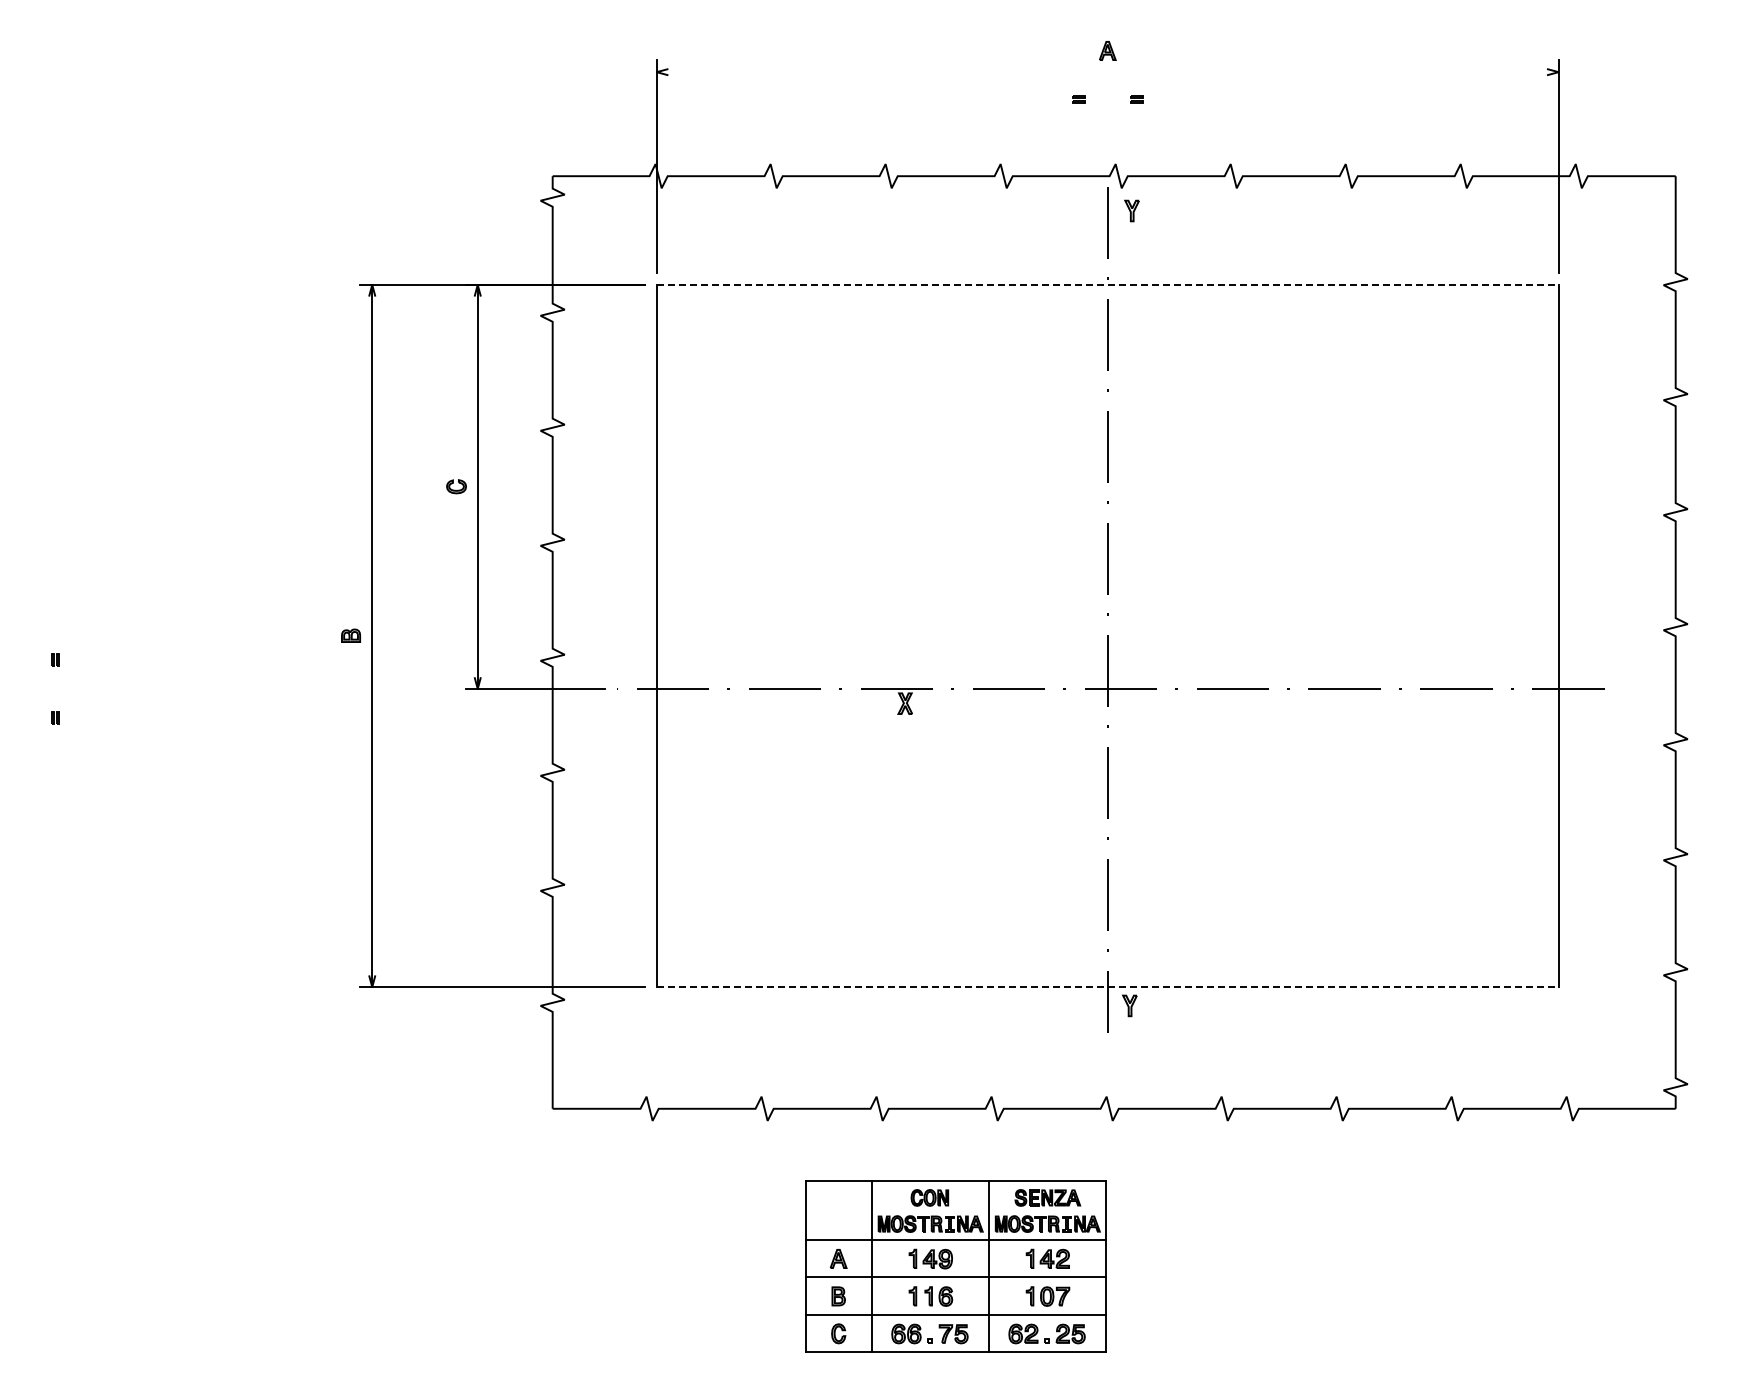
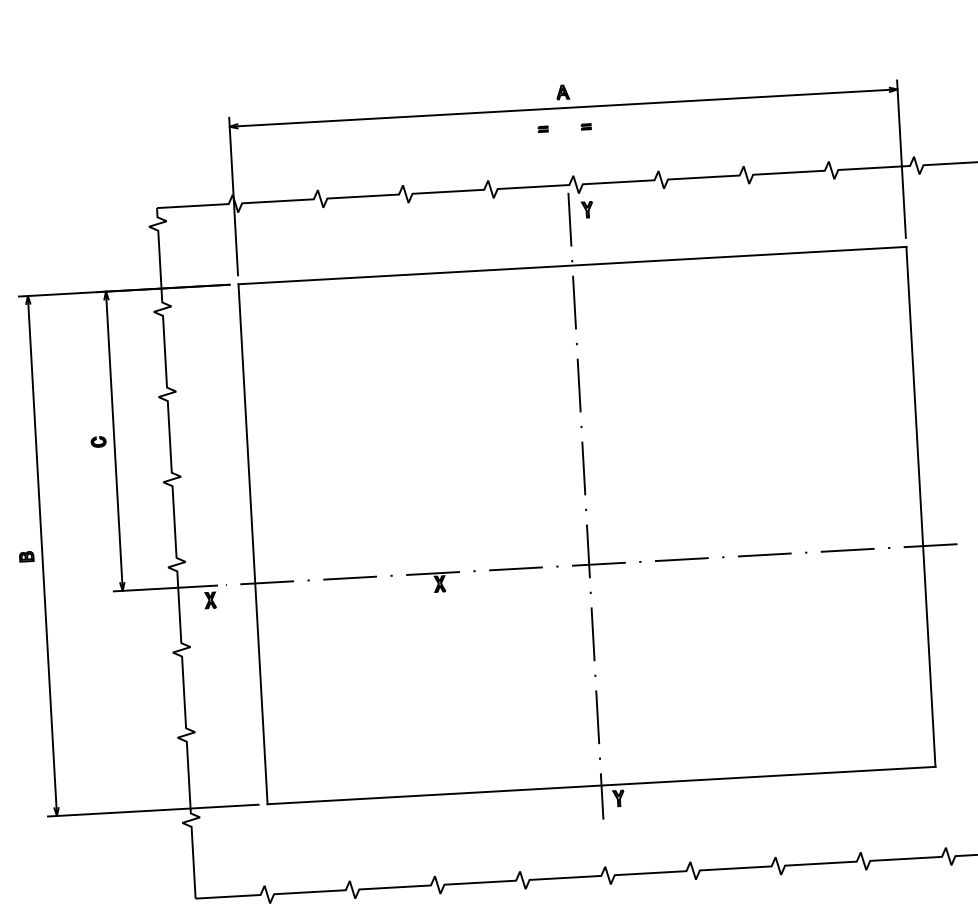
line: (1107, 72) -> (563, 108), added
line: (1107, 284) -> (572, 265), dashed -> solid
part: (594, 708) -> (210, 600), added
line: (1107, 987) -> (601, 785), dashed -> solid

